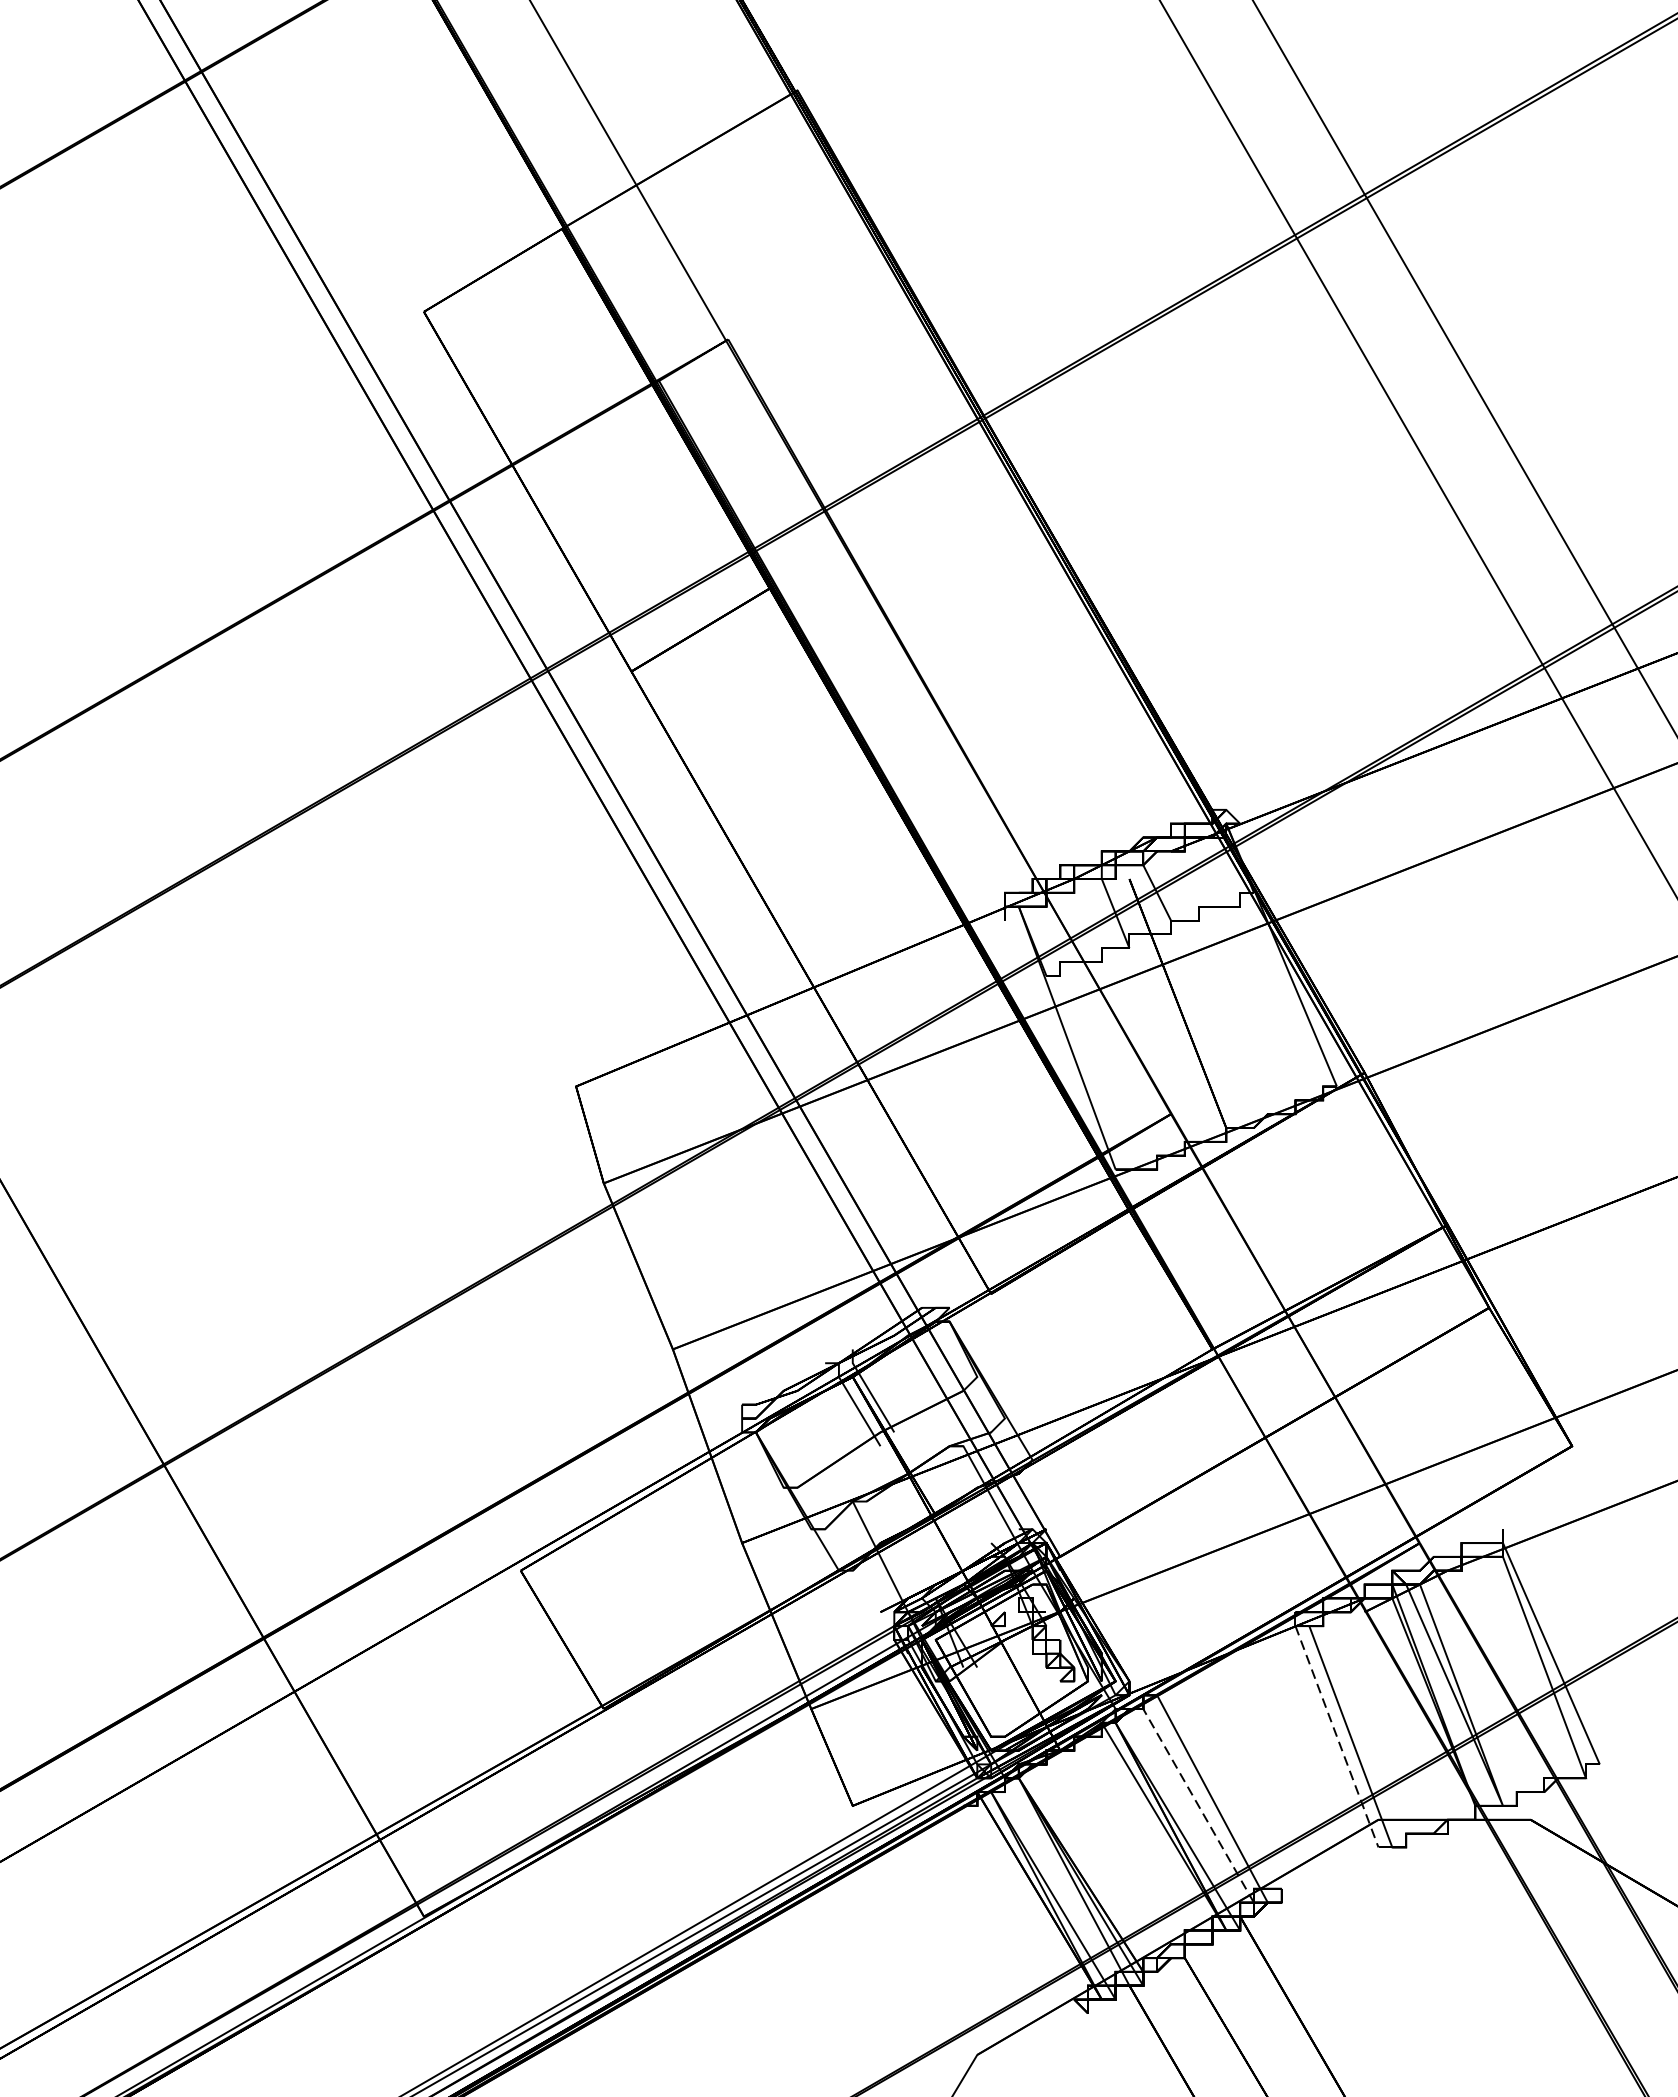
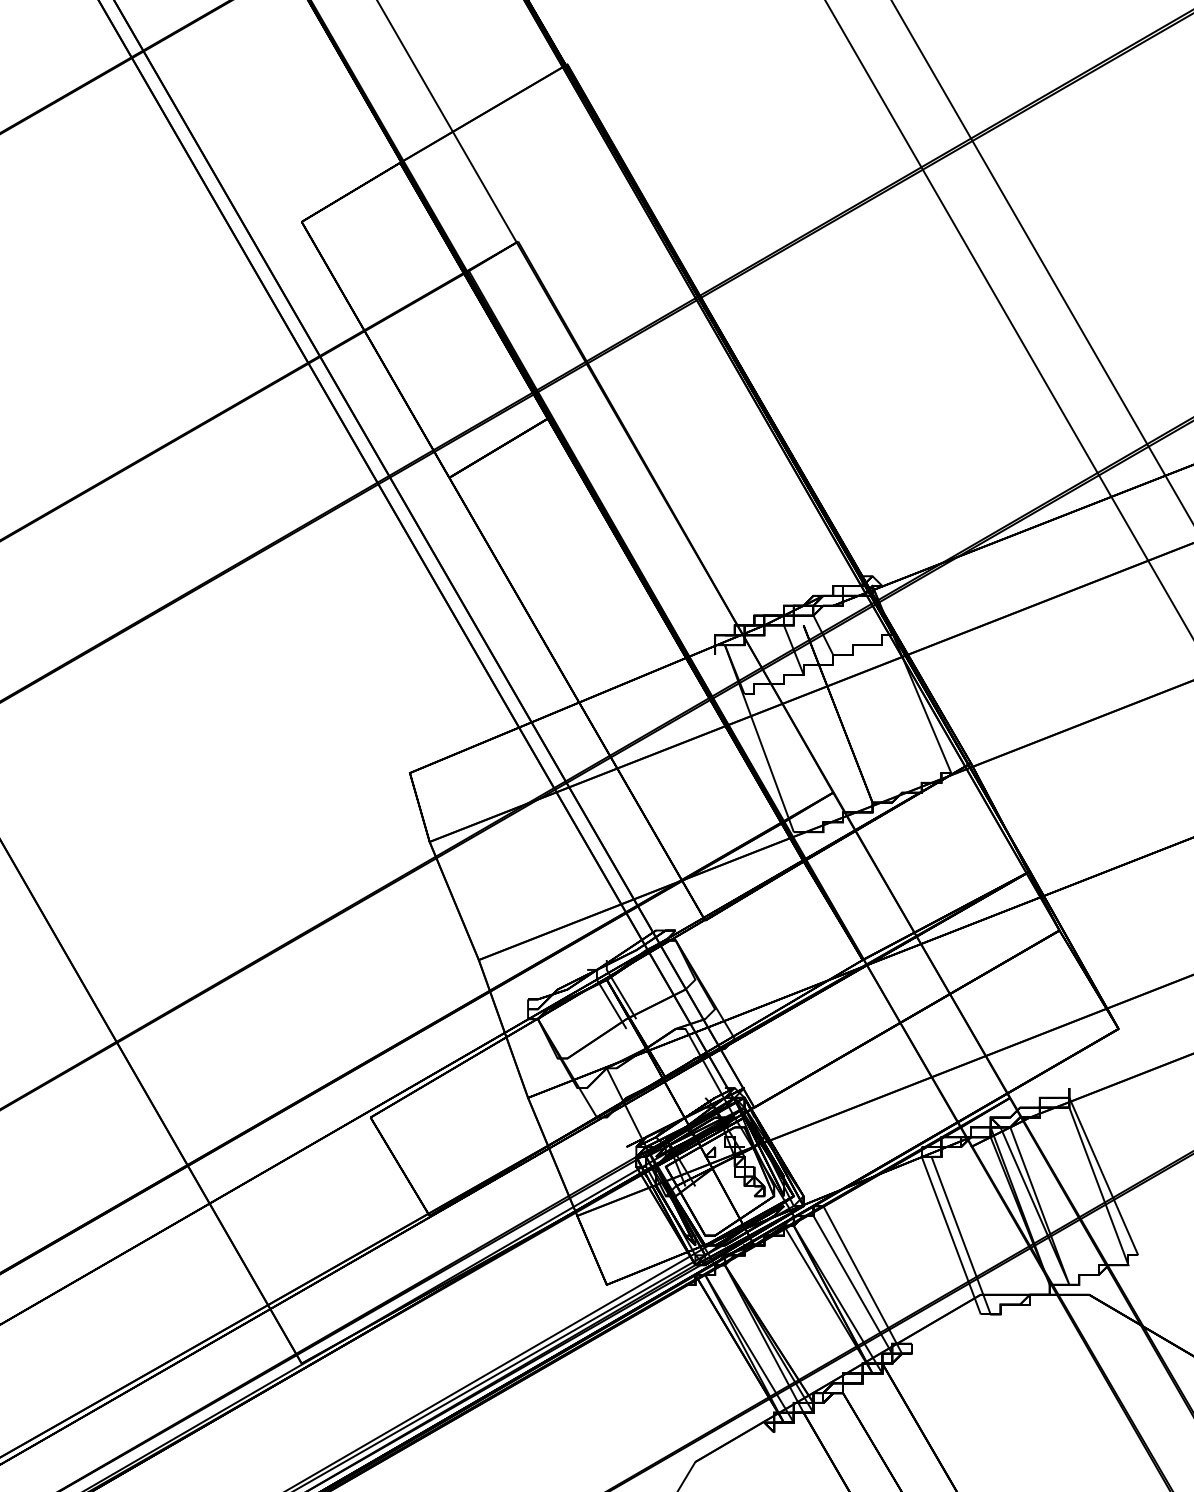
line: (1337, 1737) -> (951, 1236), dashed -> solid
line: (1198, 1805) -> (852, 1284), dashed -> solid

